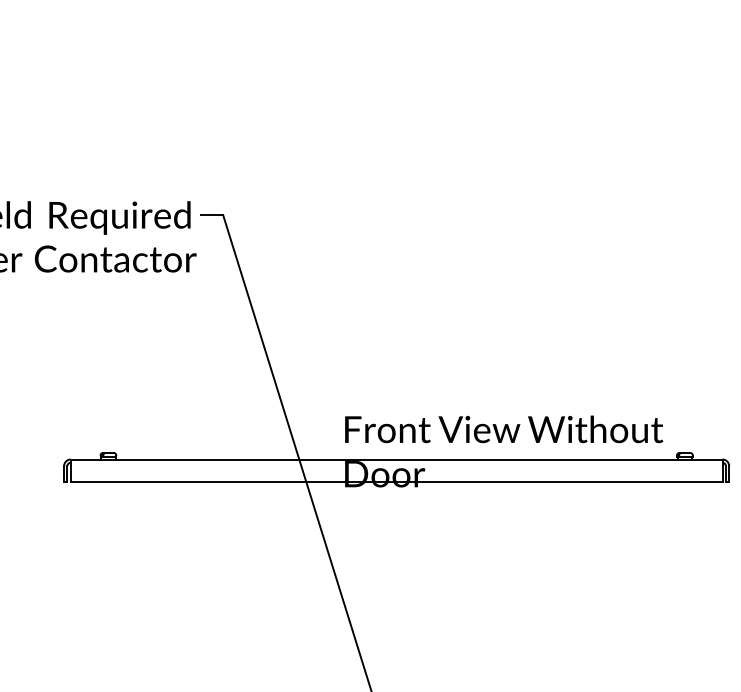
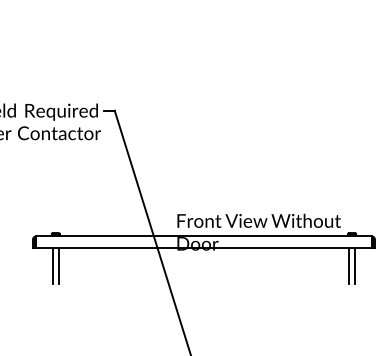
line: (102, 516) -> (52, 265), added
line: (113, 516) -> (58, 265), added
line: (679, 516) -> (349, 265), added
line: (689, 516) -> (354, 265), added

